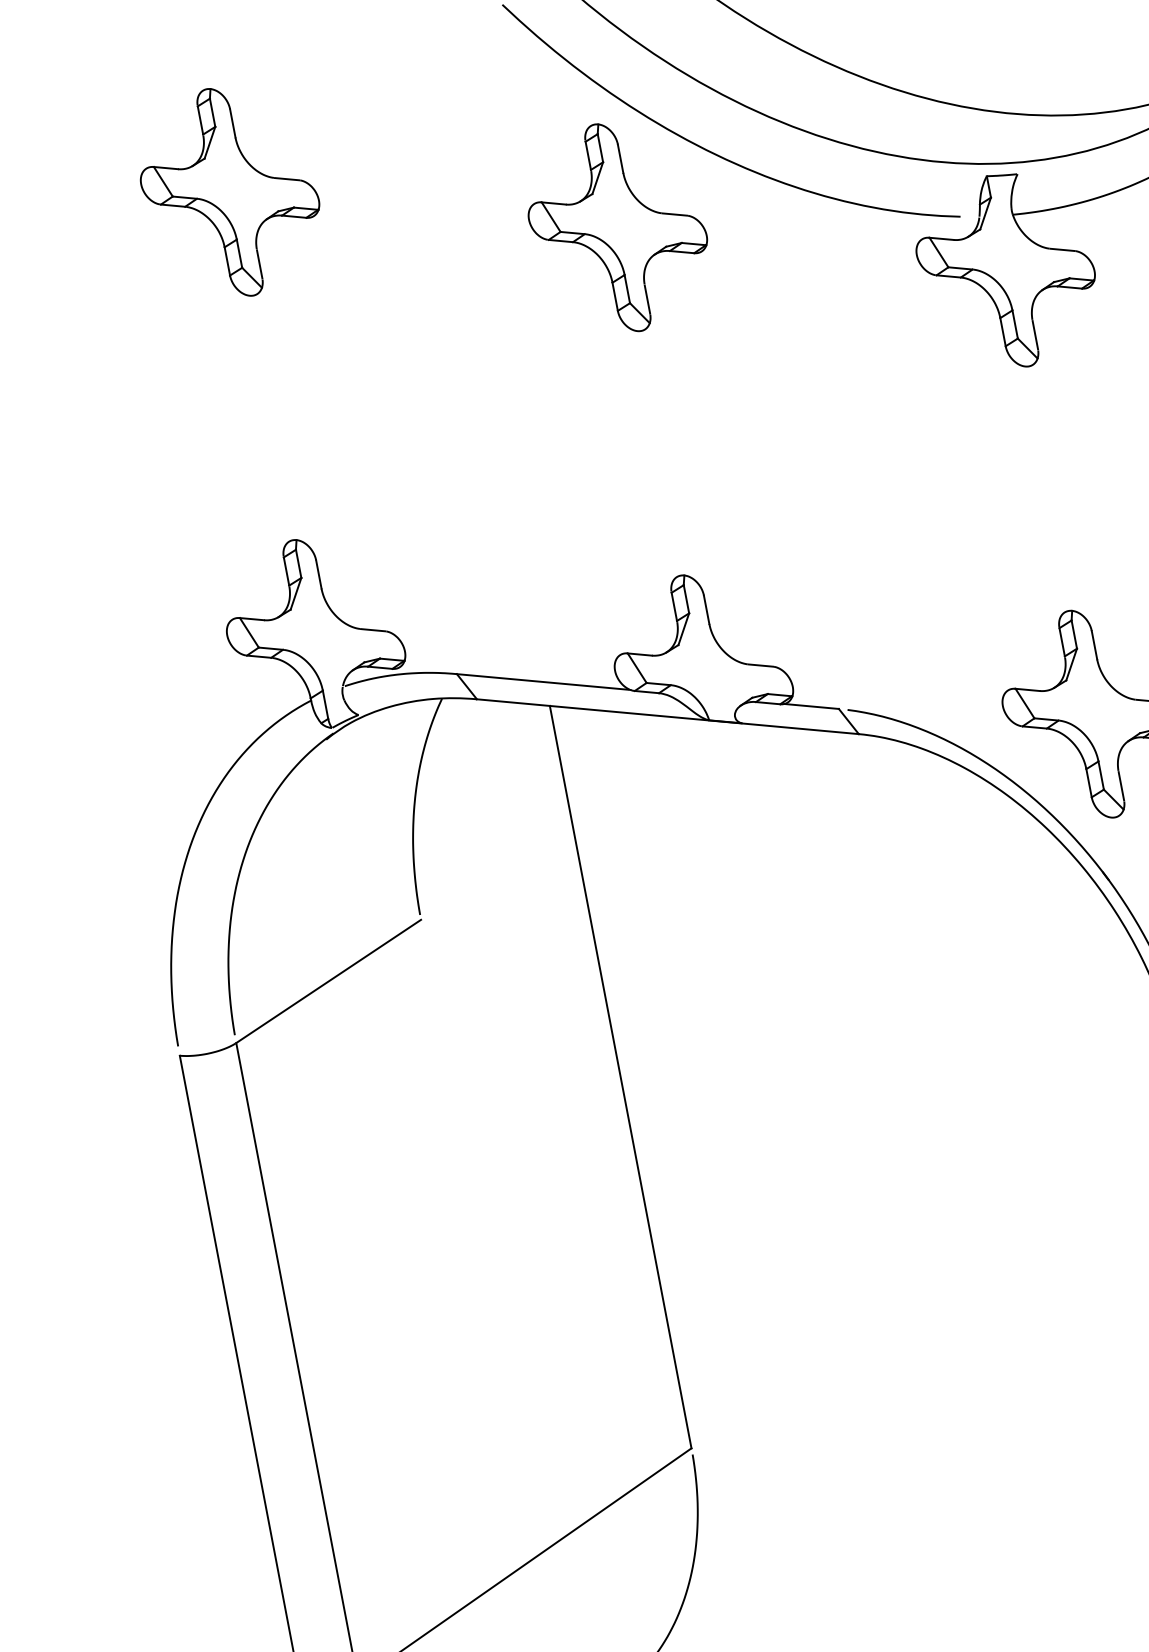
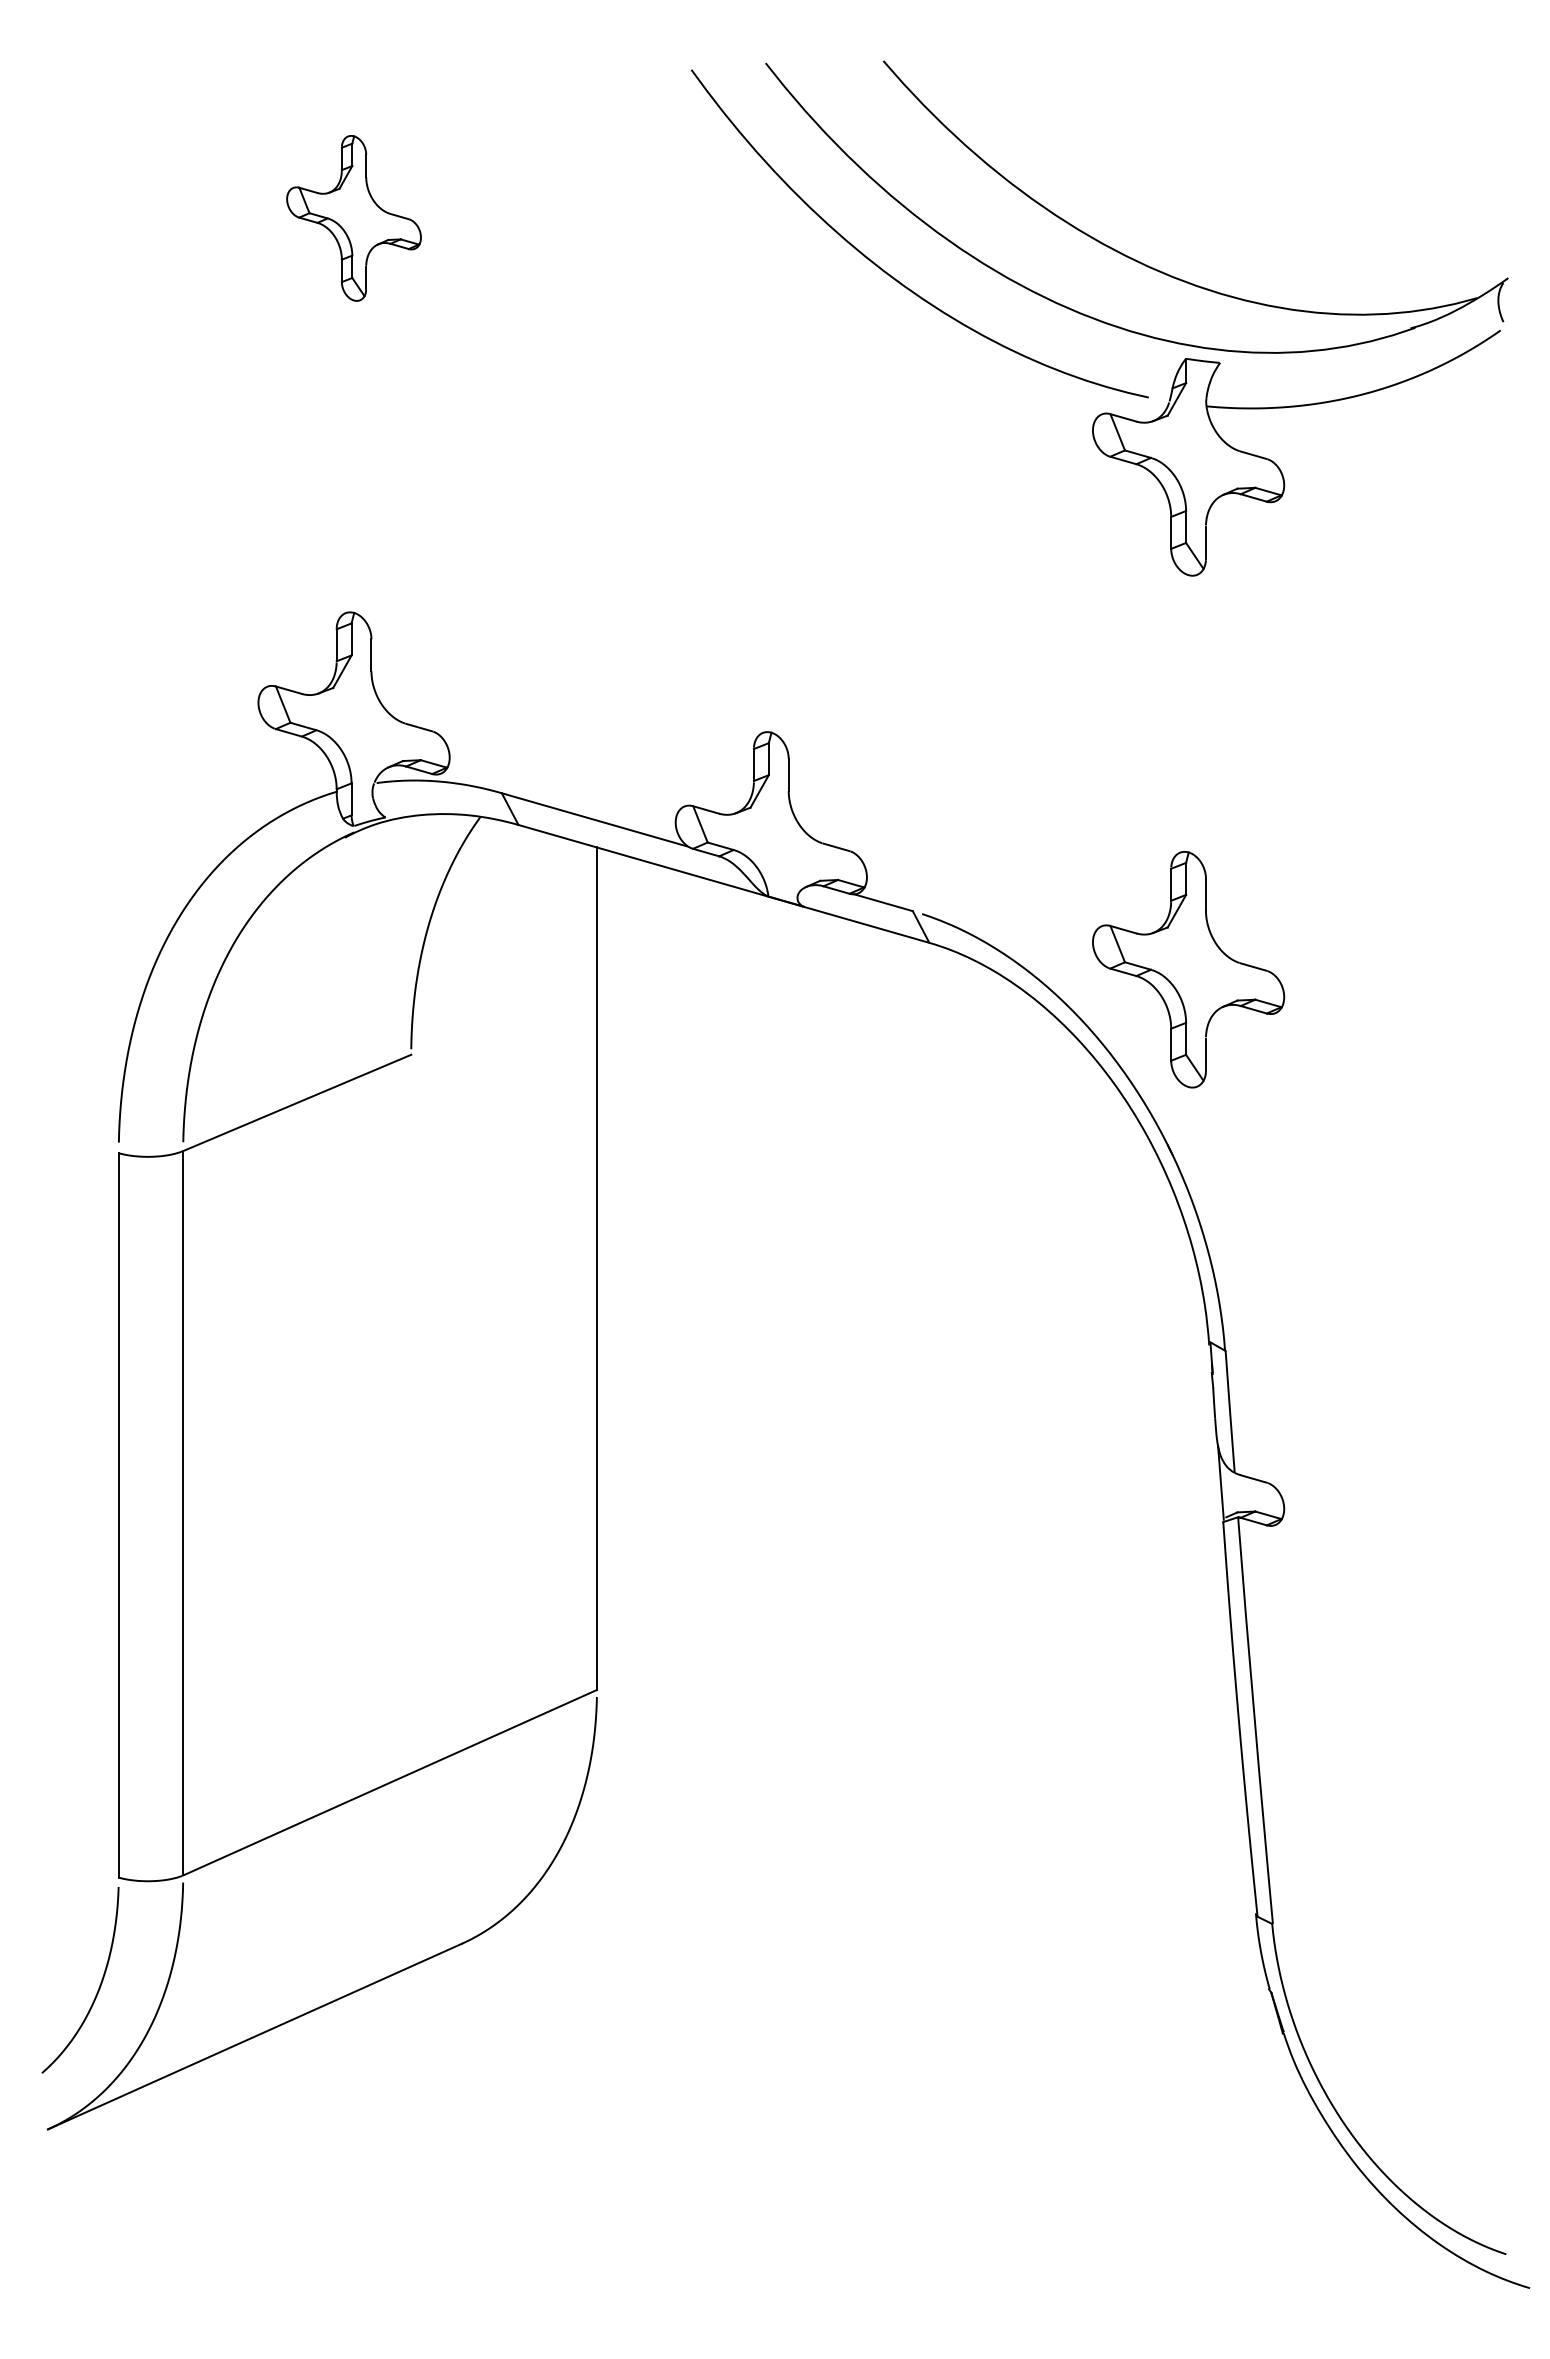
part: (229, 192) -> (353, 218), size x0.7
part: (617, 227) -> (770, 337), removed

